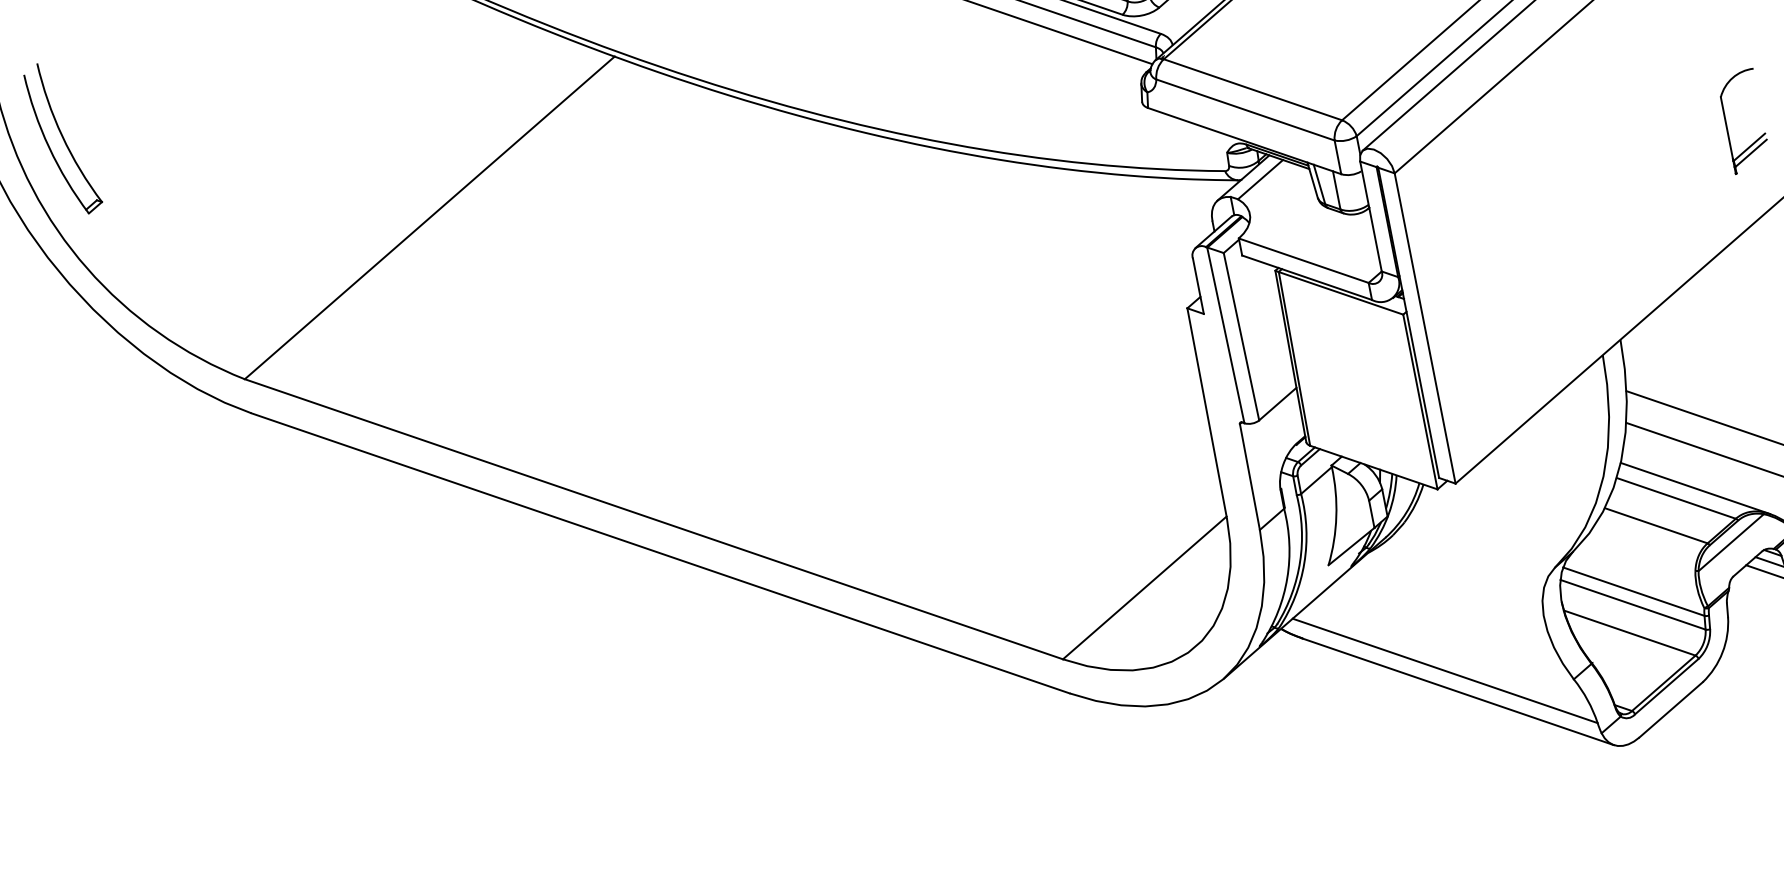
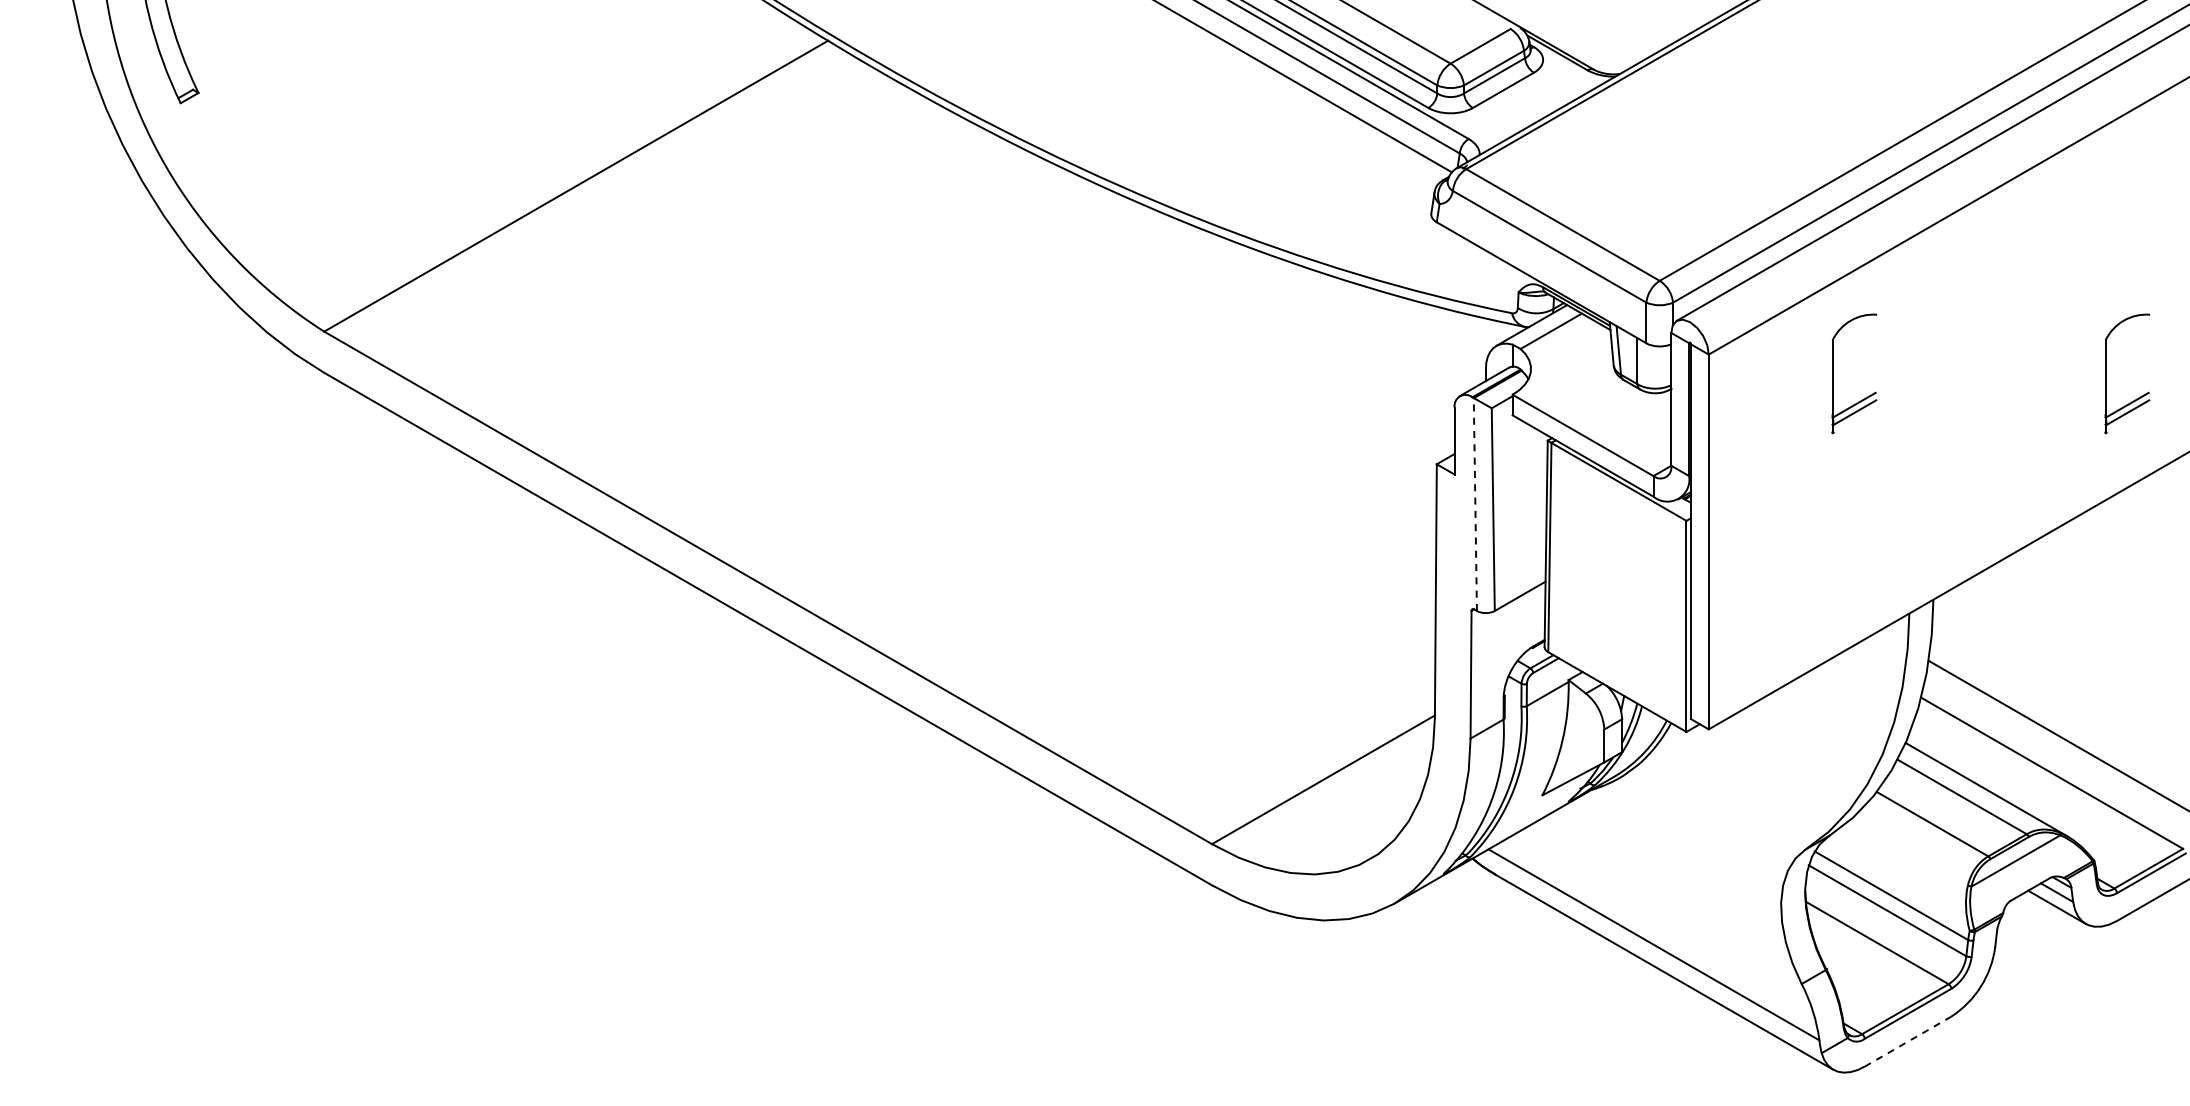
part: (1501, 168) -> (1833, 373), added
line: (1225, 335) -> (1475, 504), solid -> dashed
line: (1670, 709) -> (1907, 1041), solid -> dashed

